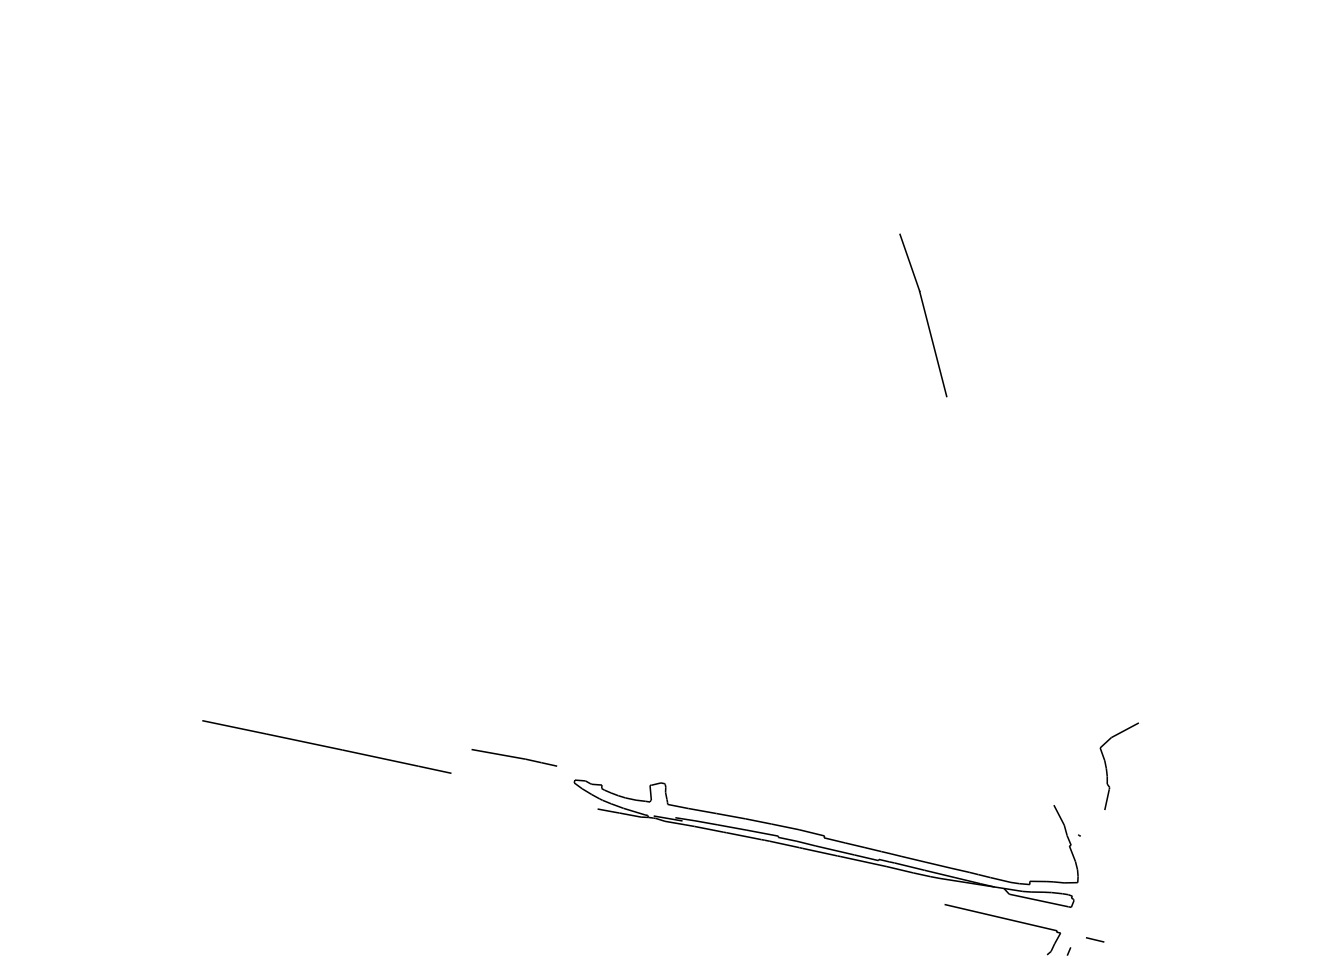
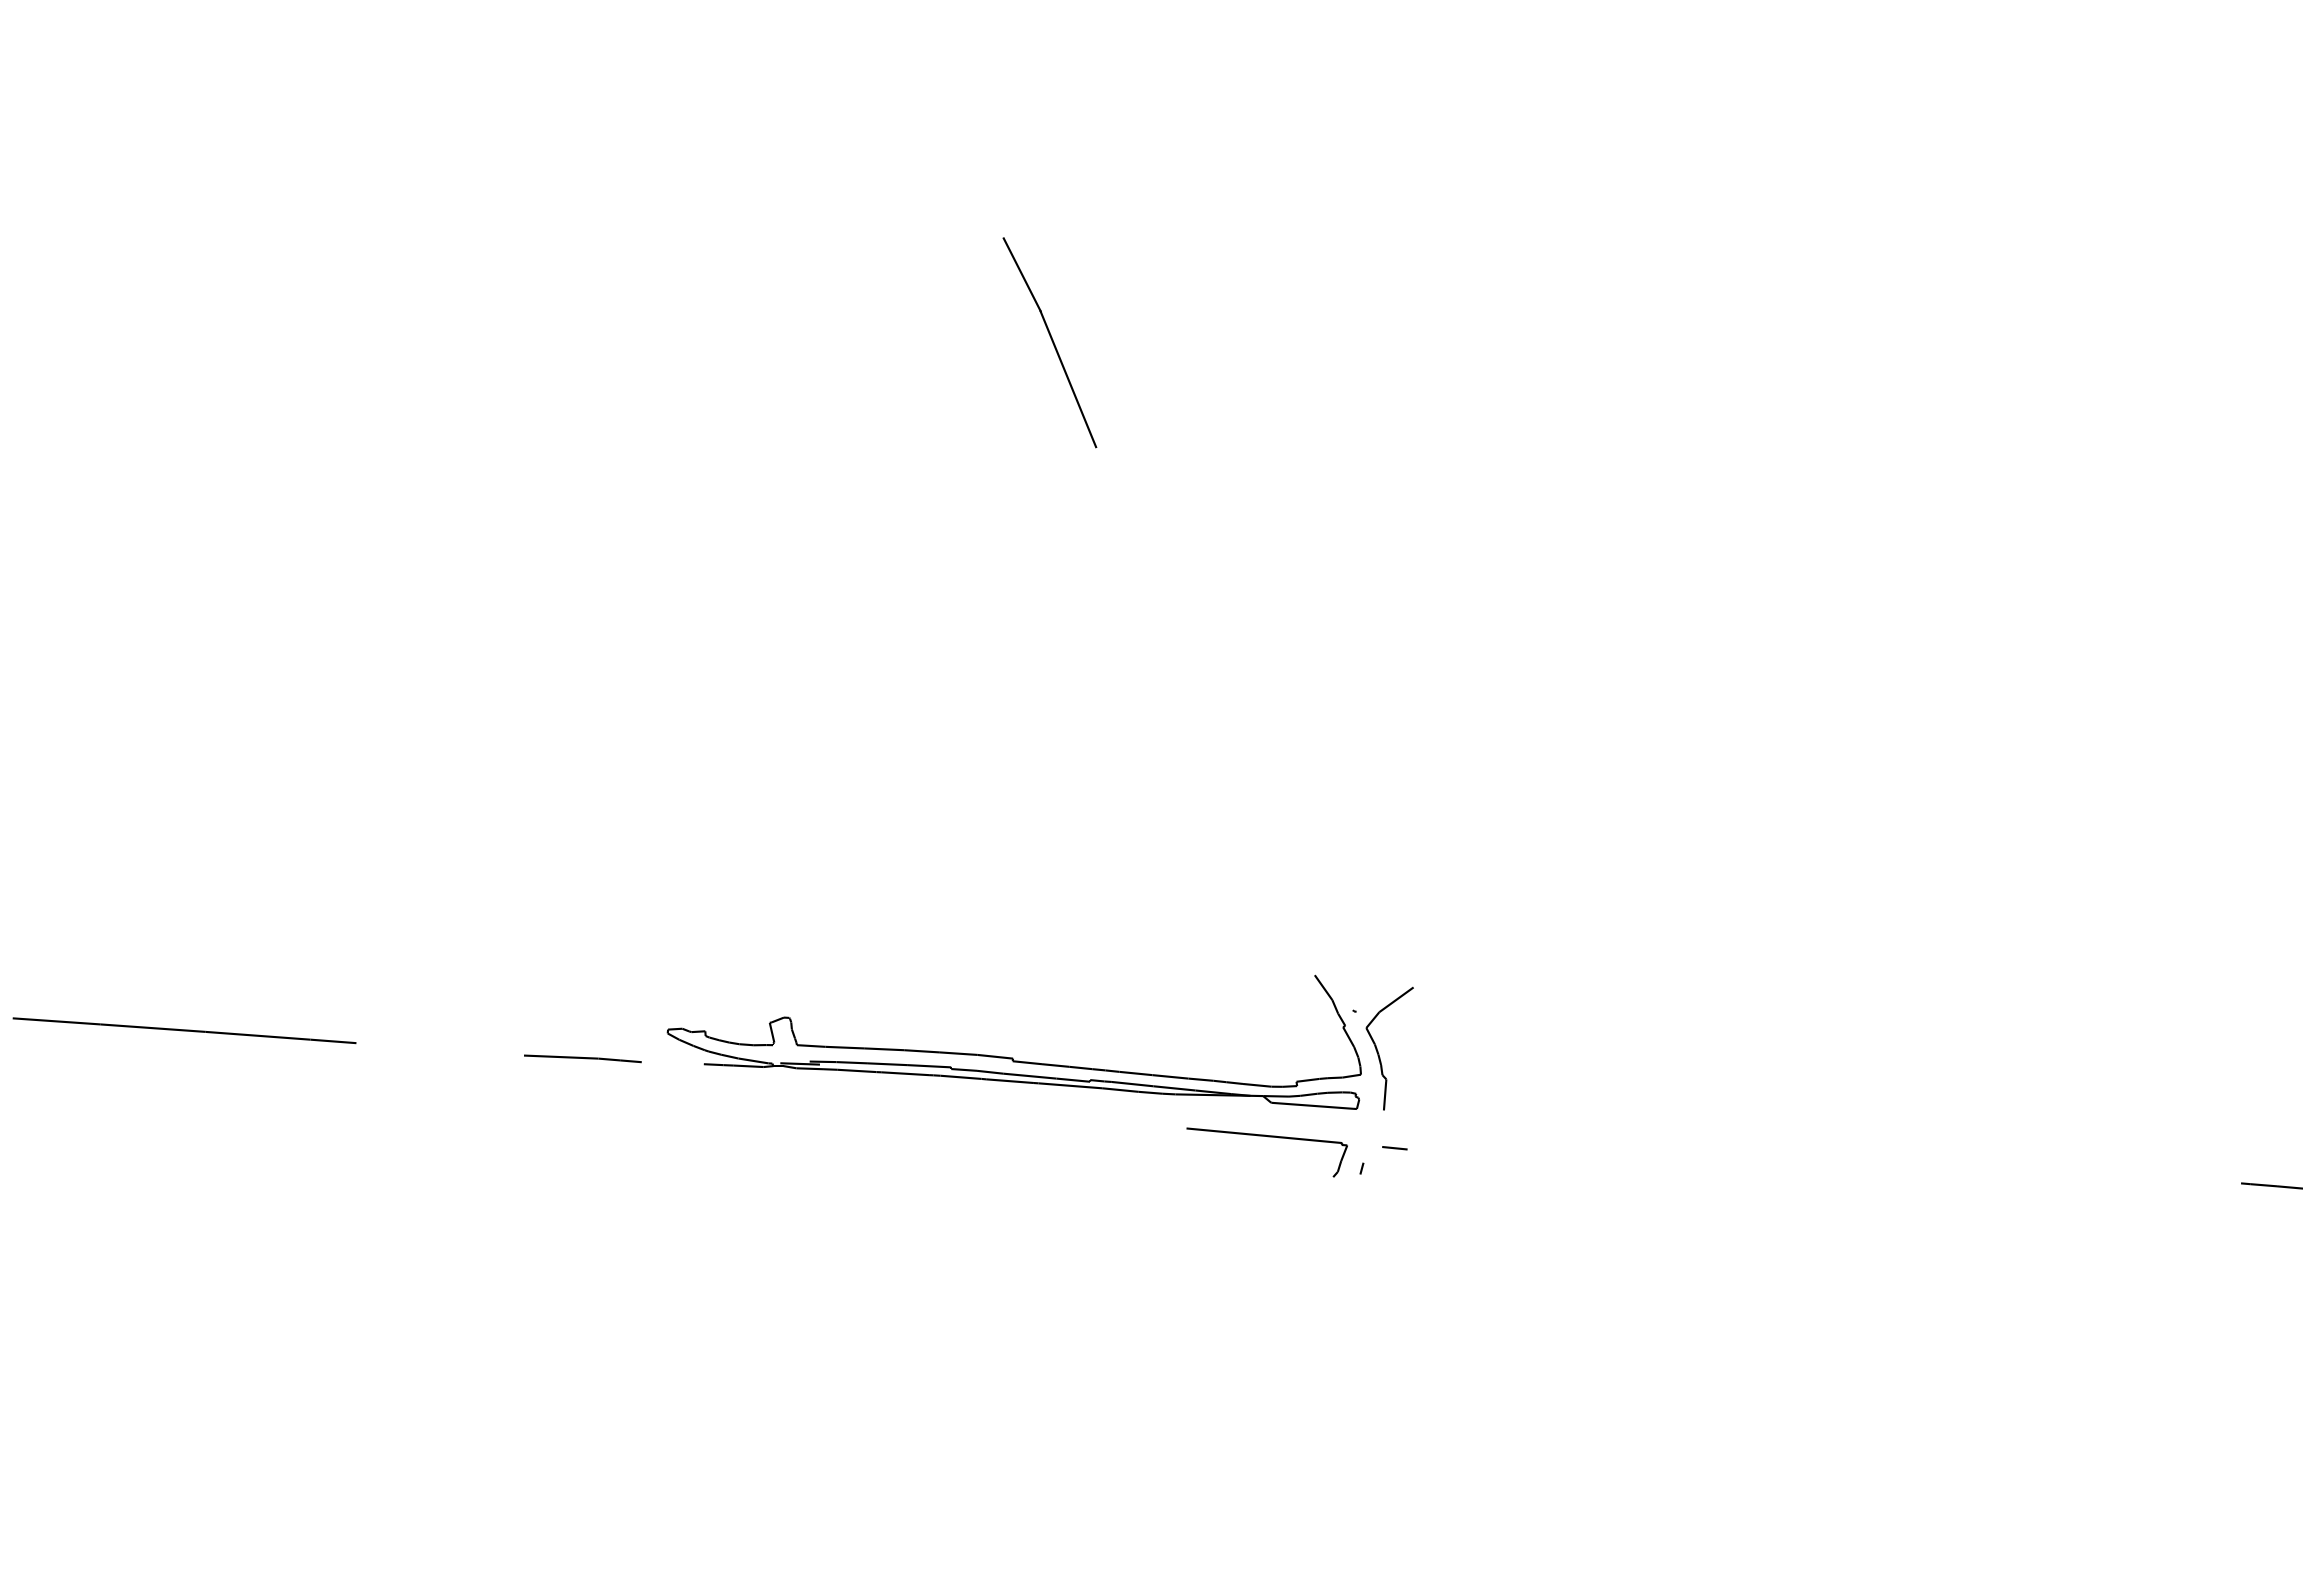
line: (326, 746) -> (184, 1030), moved
part: (514, 757) -> (582, 1058), moved
part: (1106, 765) -> (1378, 1050), moved

